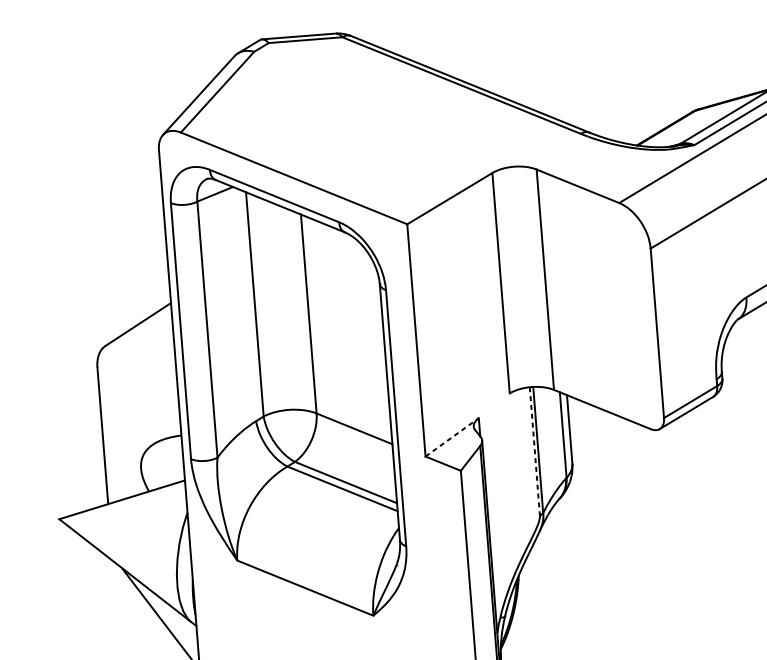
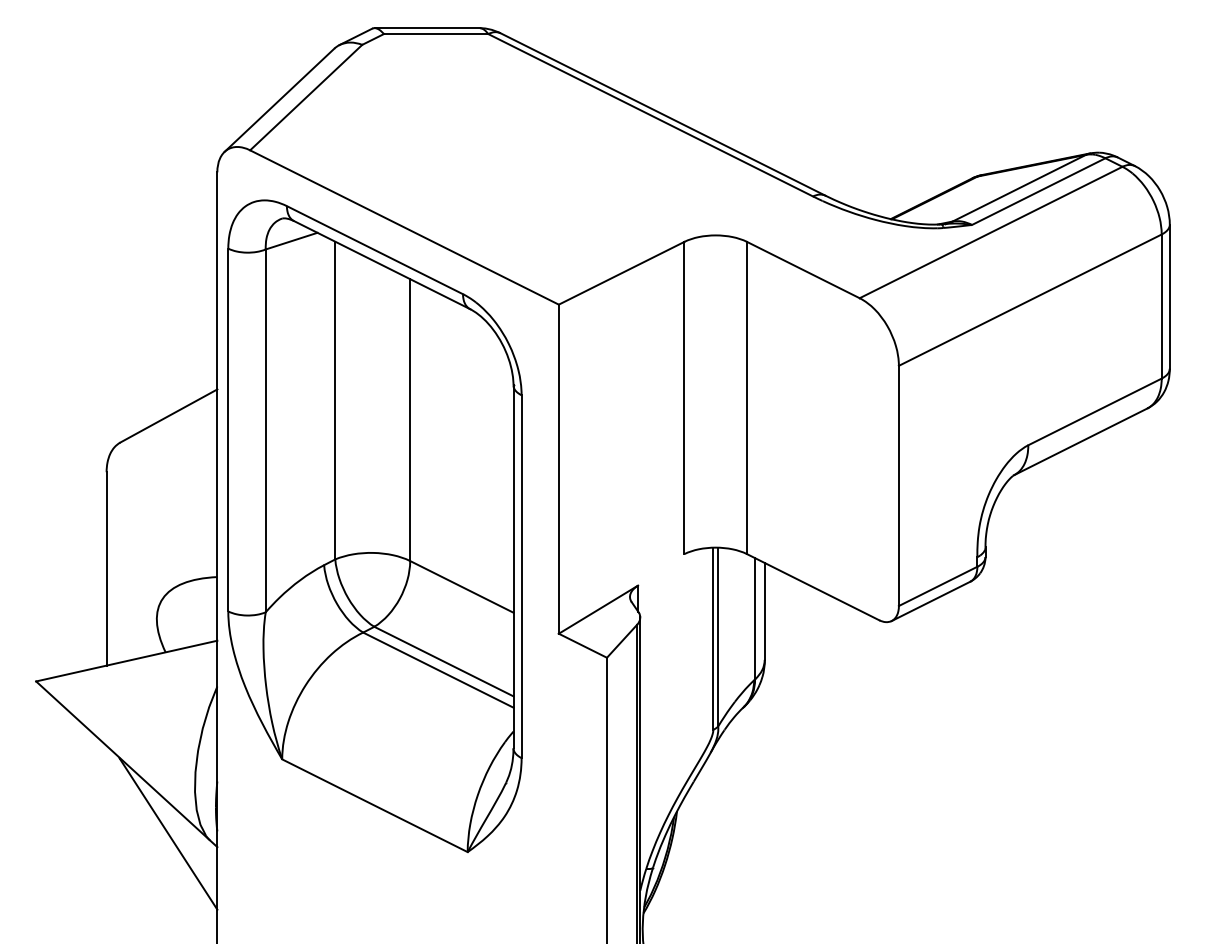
line: (452, 437) -> (598, 609), dashed -> solid
line: (535, 452) -> (713, 639), dashed -> solid

